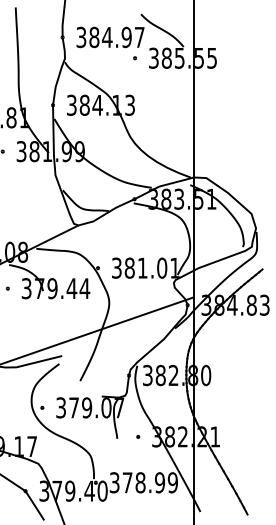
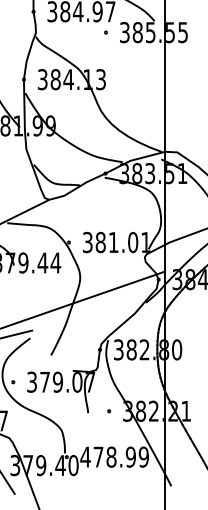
text: (114, 482) -> (85, 456), 378.99 -> 478.99

